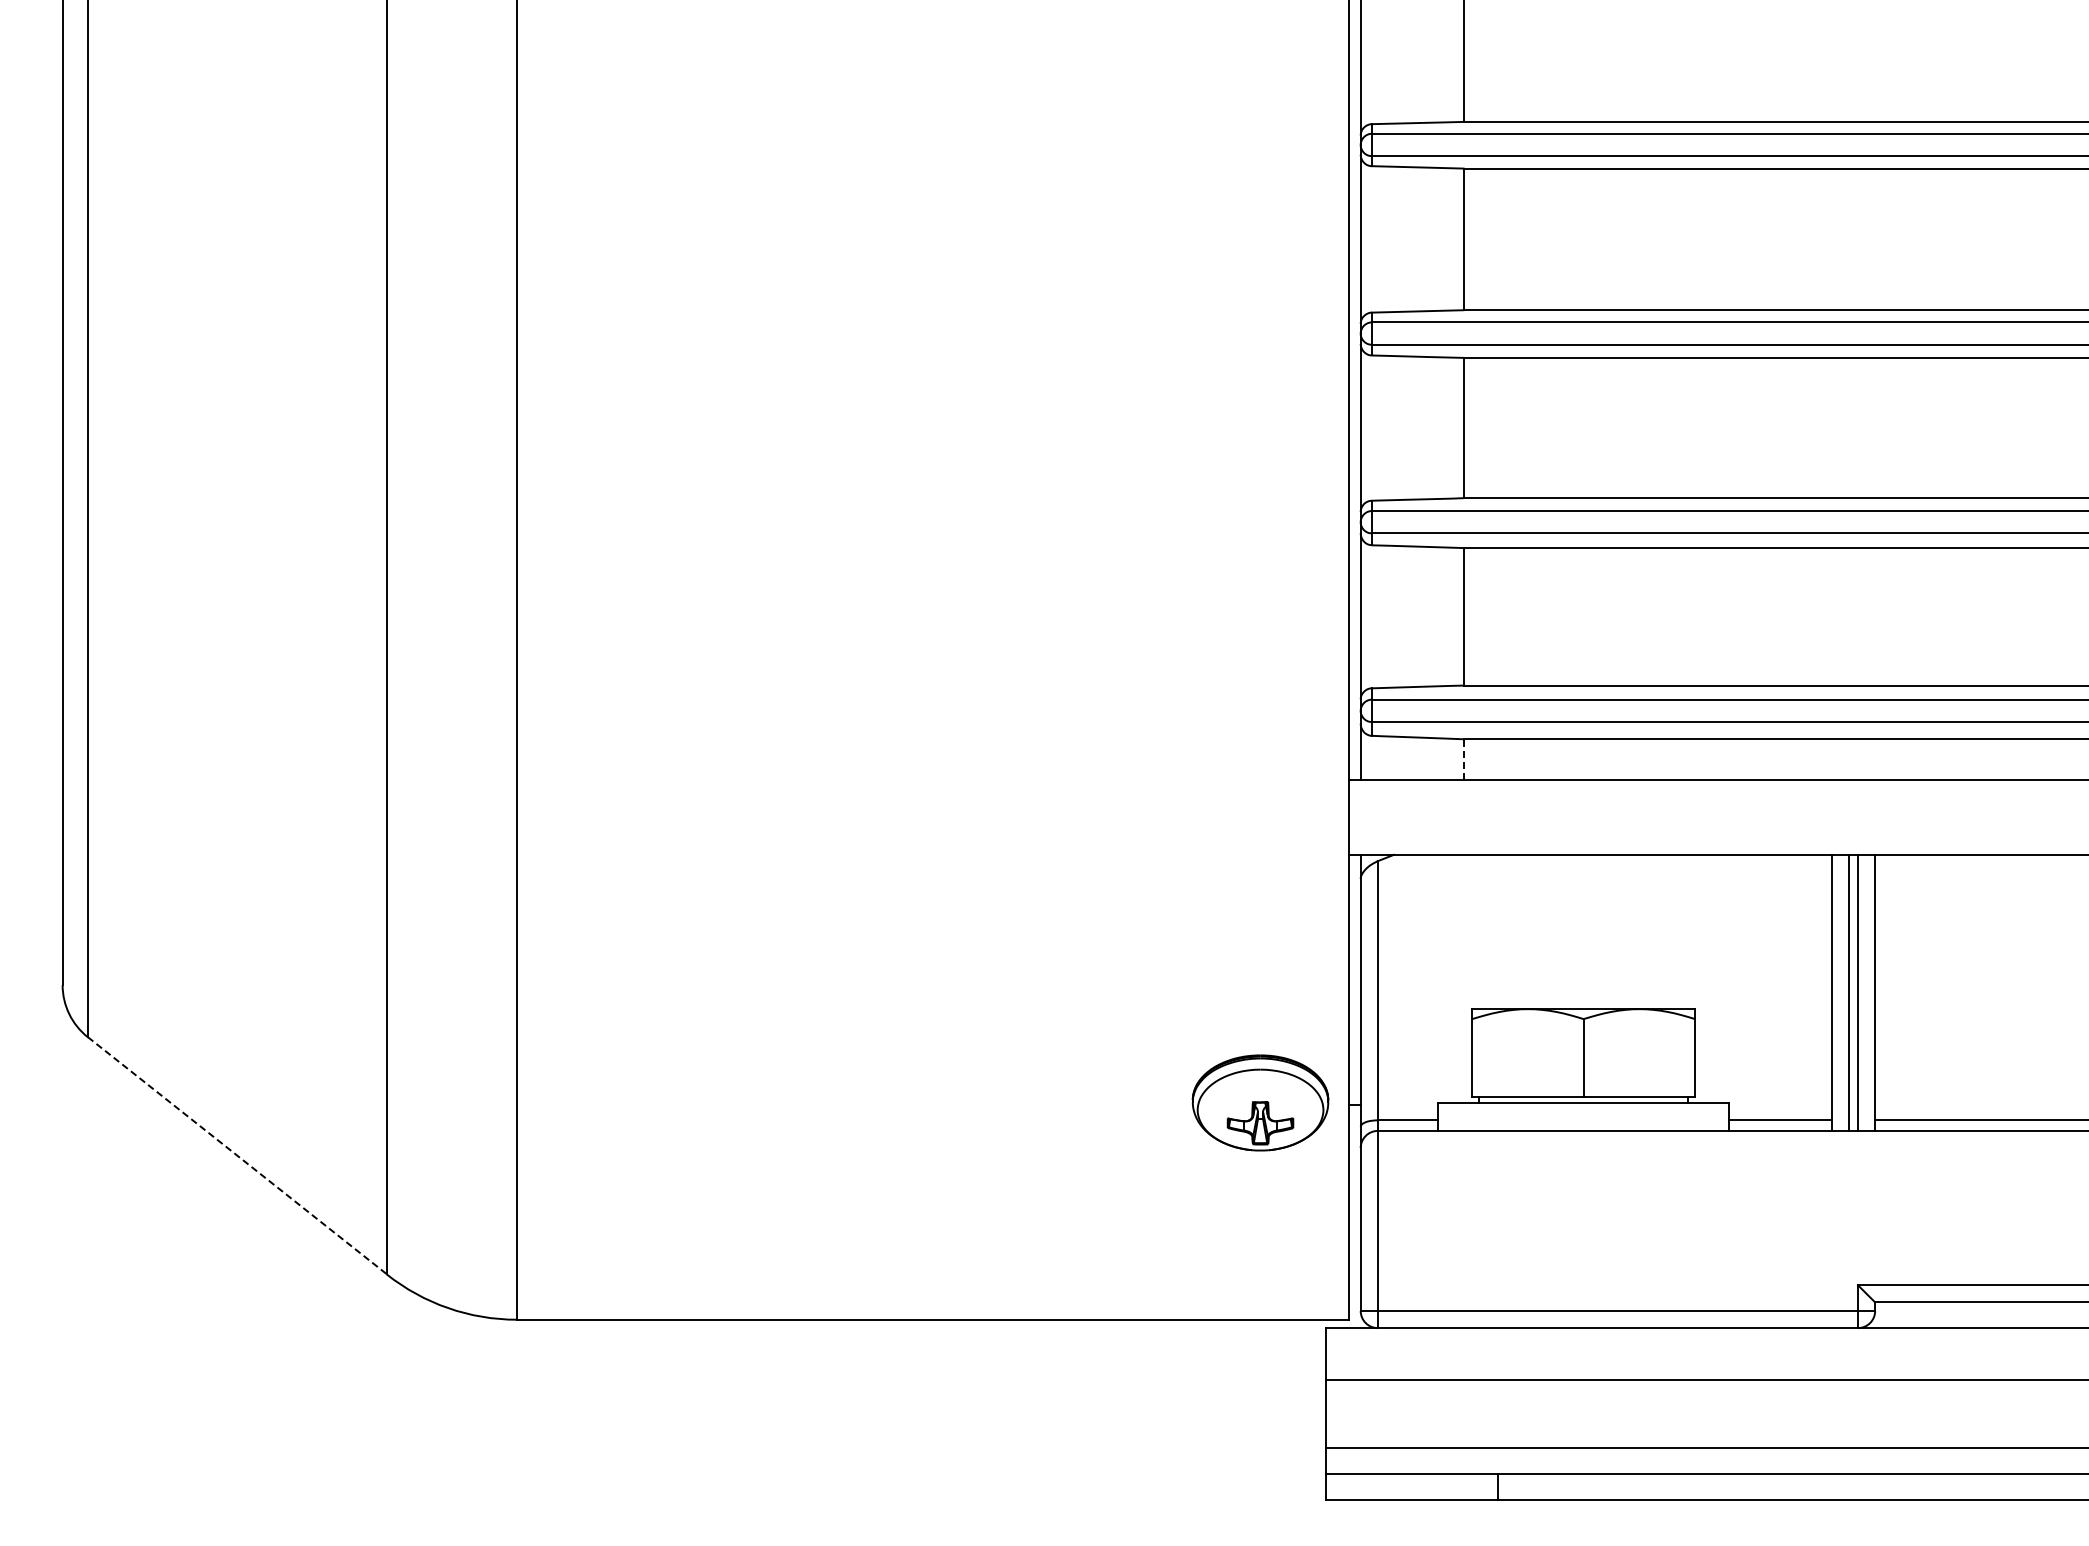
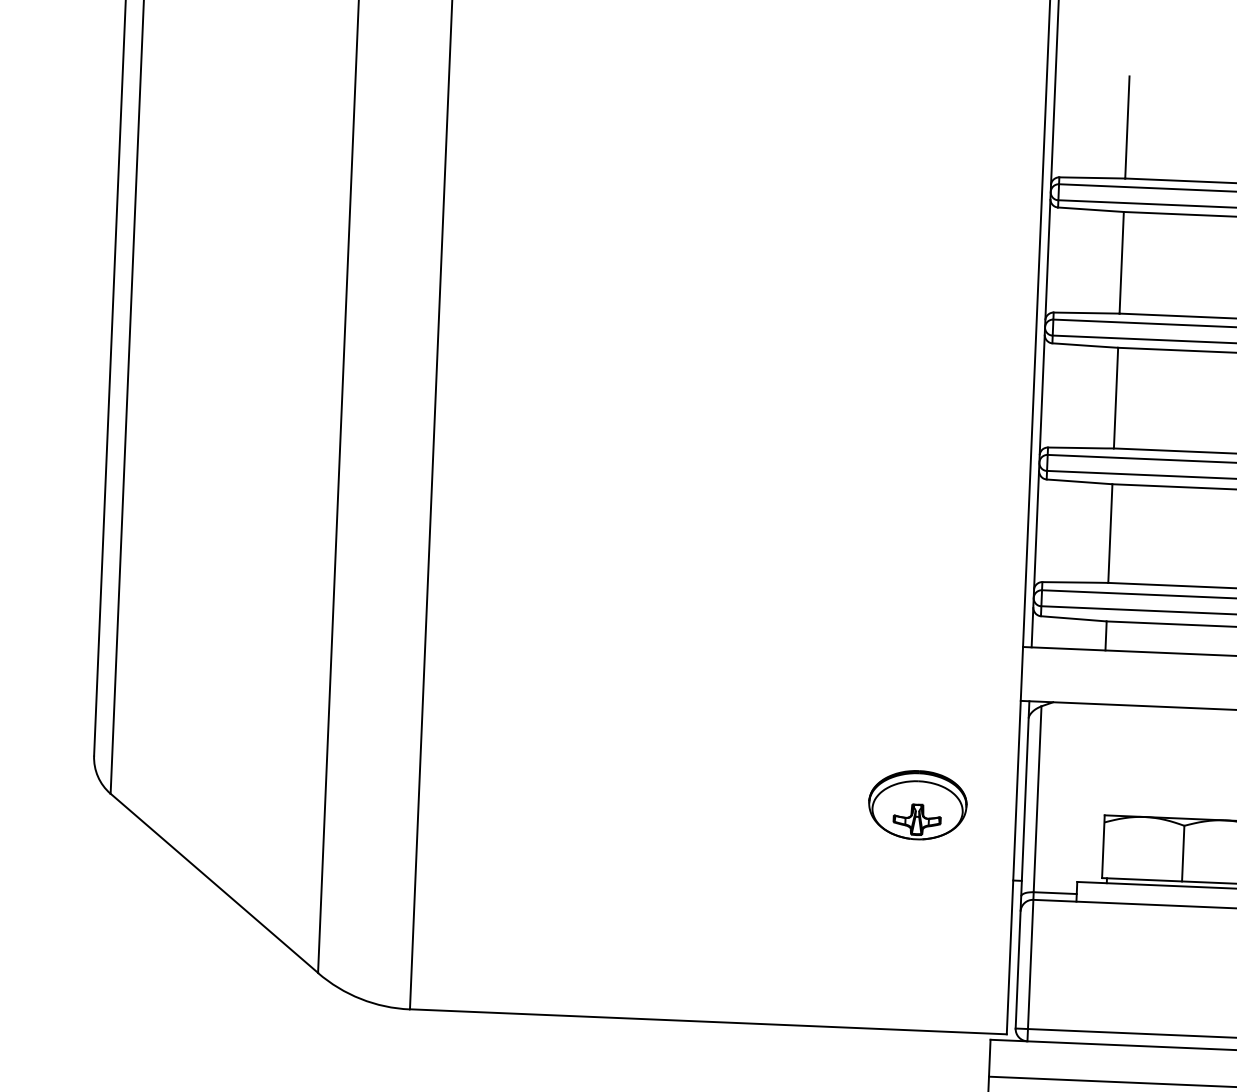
line: (1463, 759) -> (1105, 635), dashed -> solid
part: (1260, 1102) -> (917, 804), moved
line: (237, 1155) -> (214, 883), dashed -> solid

